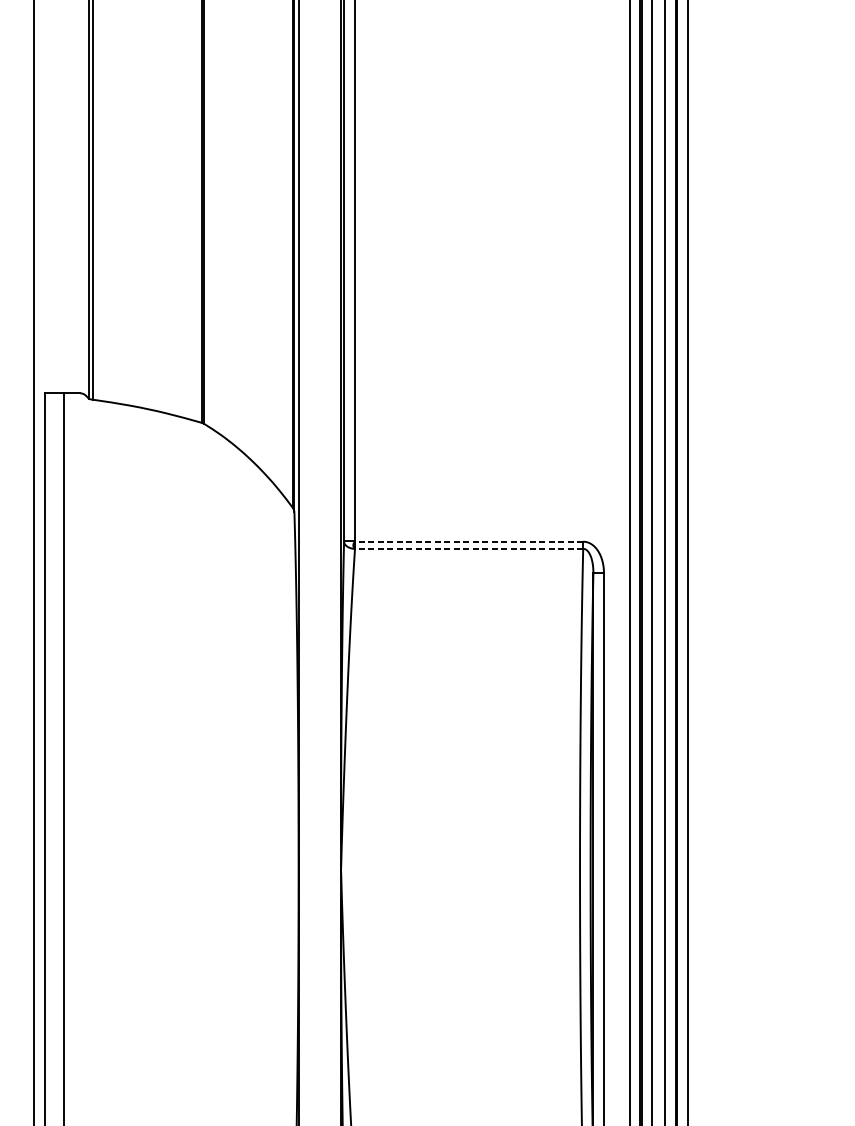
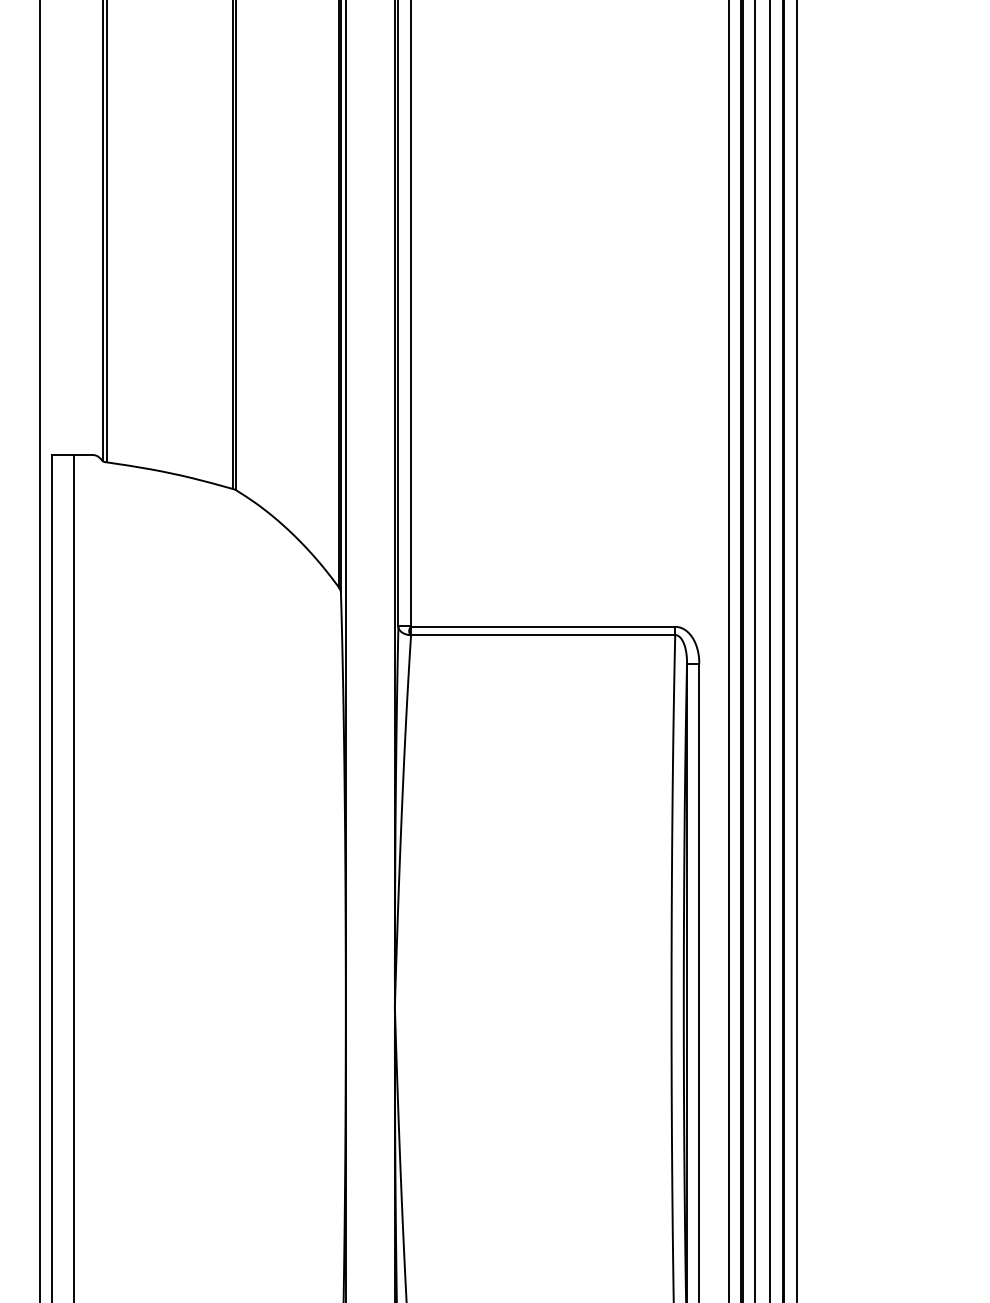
line: (469, 541) -> (543, 626), dashed -> solid
line: (469, 549) -> (543, 635), dashed -> solid

